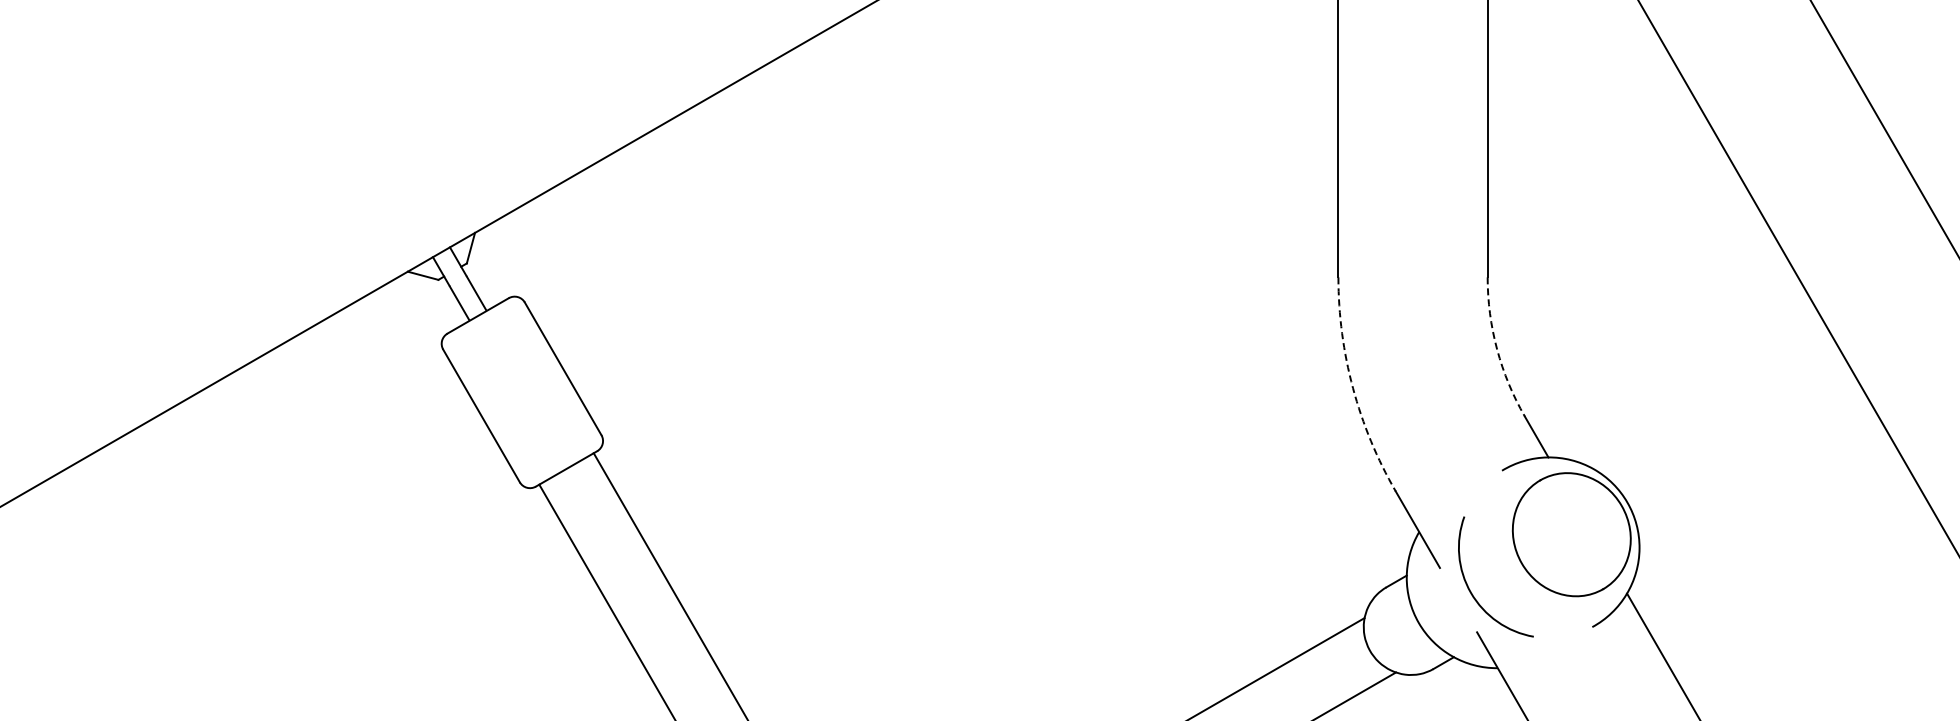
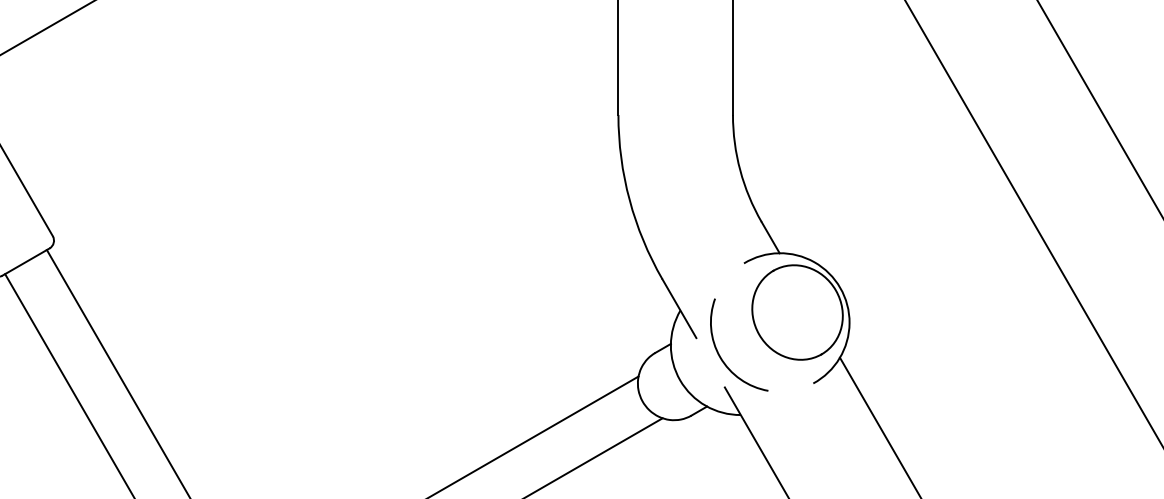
arc: (1497, 349) -> (740, 170), dashed -> solid
arc: (1353, 388) -> (630, 200), dashed -> solid

